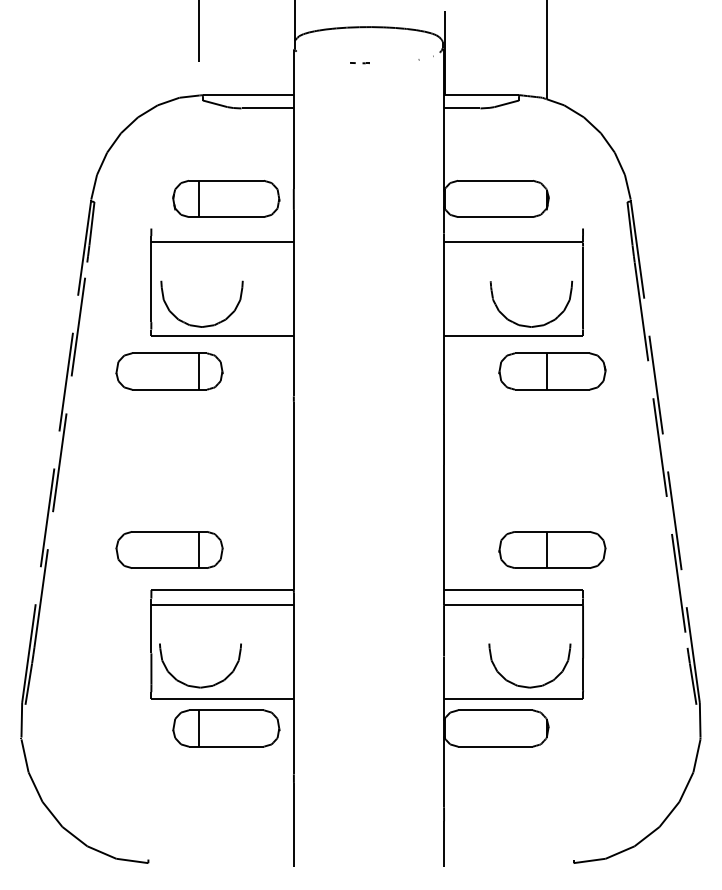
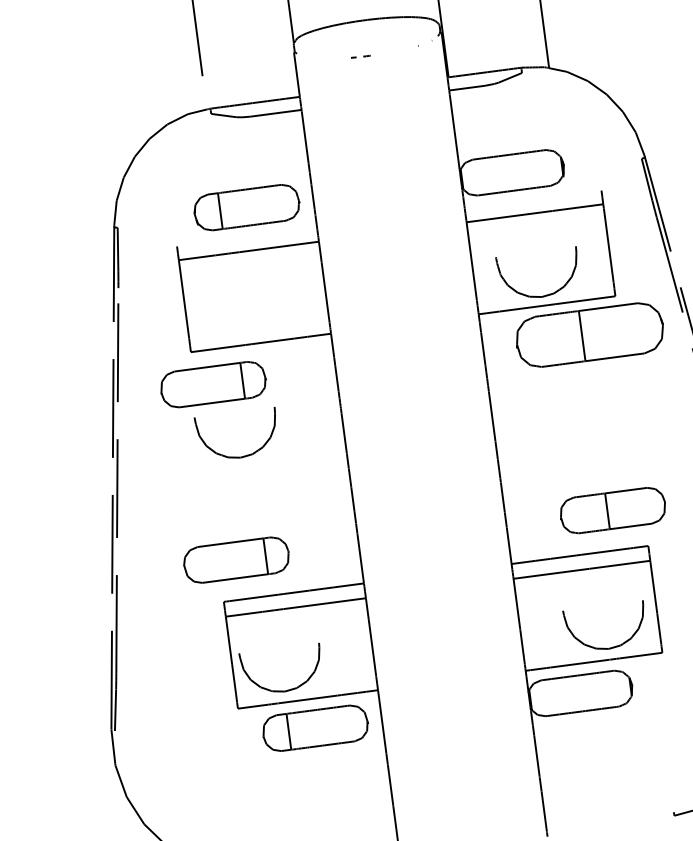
part: (199, 325) -> (237, 456), moved
part: (529, 325) -> (539, 295), moved
part: (552, 371) -> (589, 335), size x1.4

